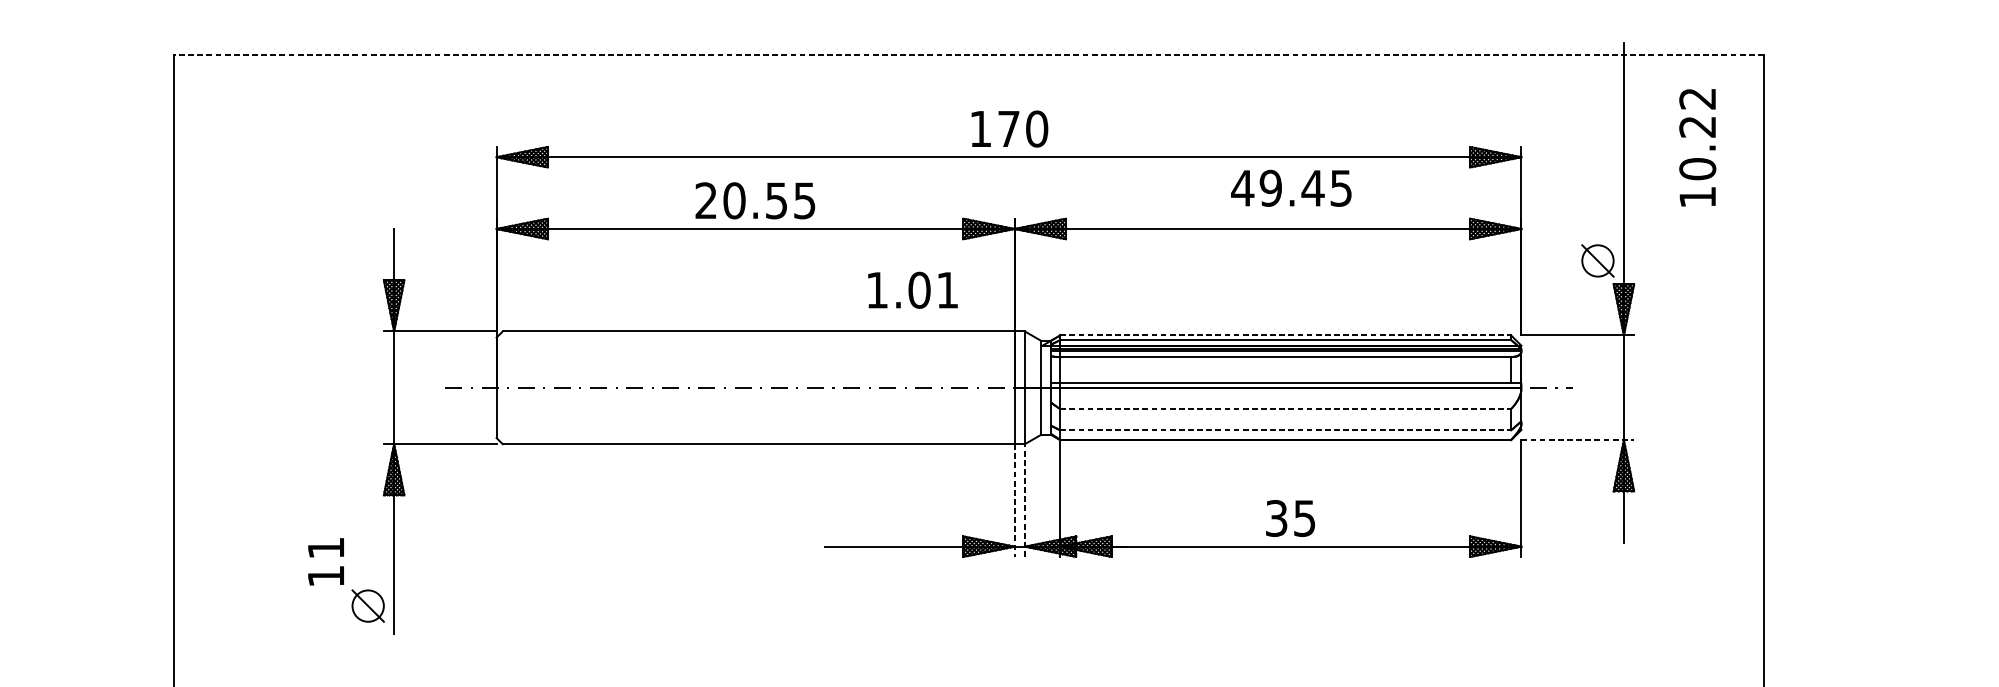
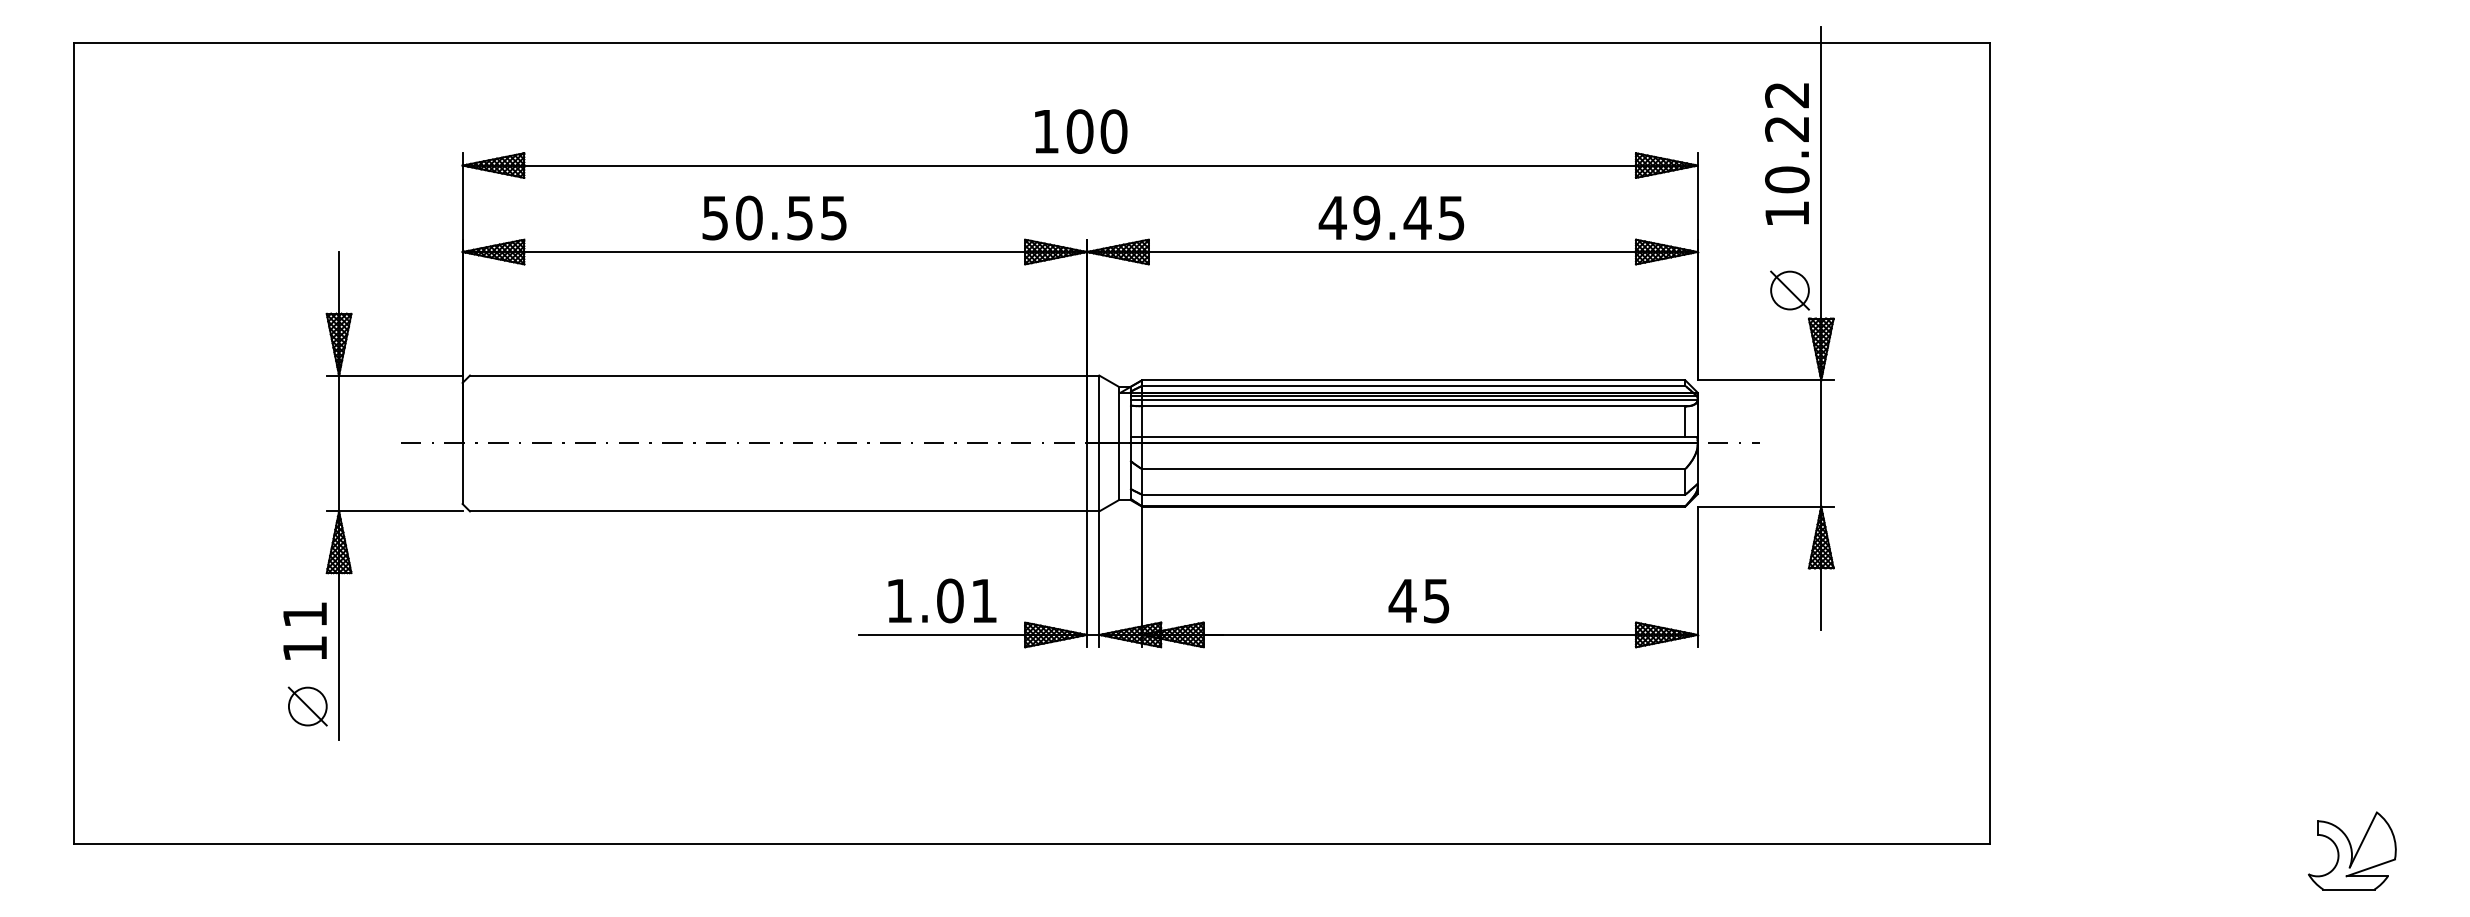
line: (968, 55) -> (1031, 42), dashed -> solid
text: (1008, 128) -> (1079, 131), 170 -> 100
text: (1697, 147) -> (1787, 153), moved
text: (1291, 187) -> (1391, 217), moved
text: (705, 200) -> (714, 217), 20.55 -> 50.55
text: (913, 289) -> (942, 600), moved
line: (1285, 335) -> (1413, 380), dashed -> solid
line: (1285, 409) -> (1413, 469), dashed -> solid
line: (1285, 430) -> (1413, 494), dashed -> solid
line: (1577, 440) -> (1765, 506), dashed -> solid
line: (1014, 500) -> (1086, 579), dashed -> solid
line: (1025, 500) -> (1099, 579), dashed -> solid
text: (1276, 518) -> (1402, 600), 35 -> 45
text: (325, 561) -> (304, 630), moved

